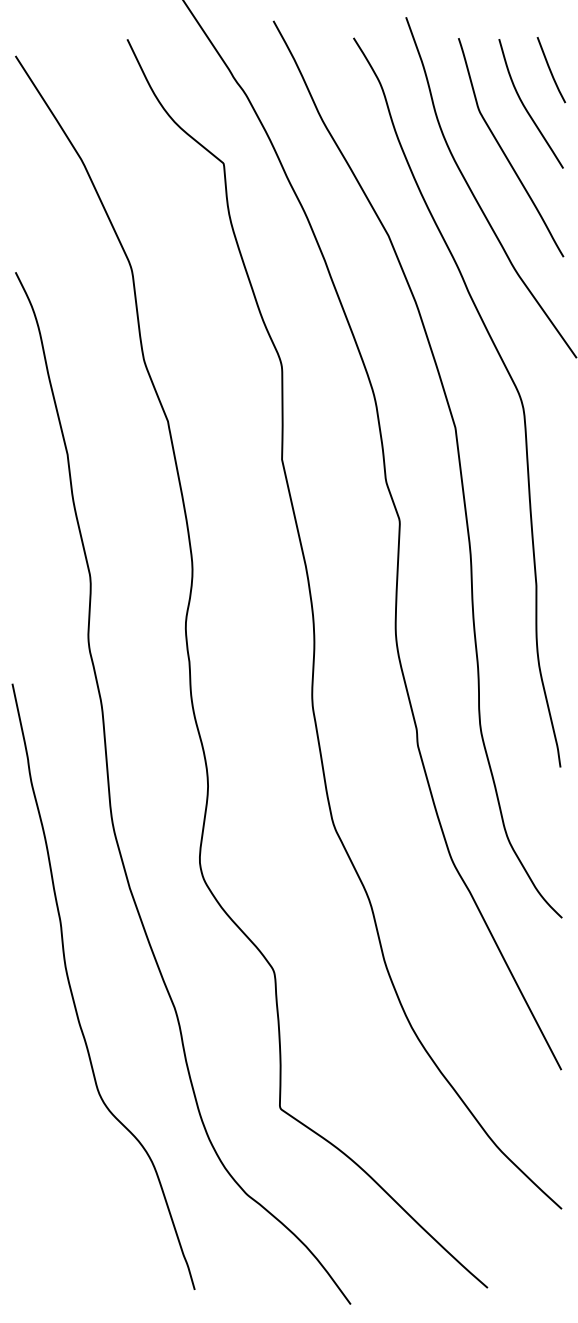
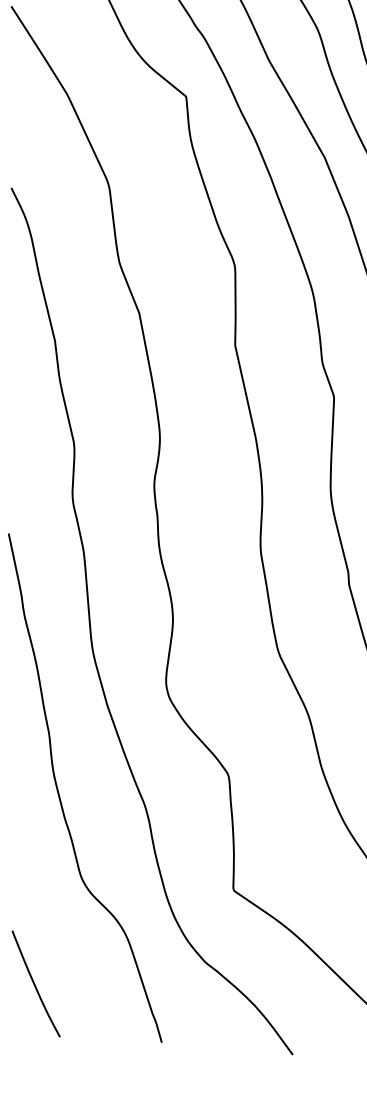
curve: (43, 1219) -> (34, 983), added

